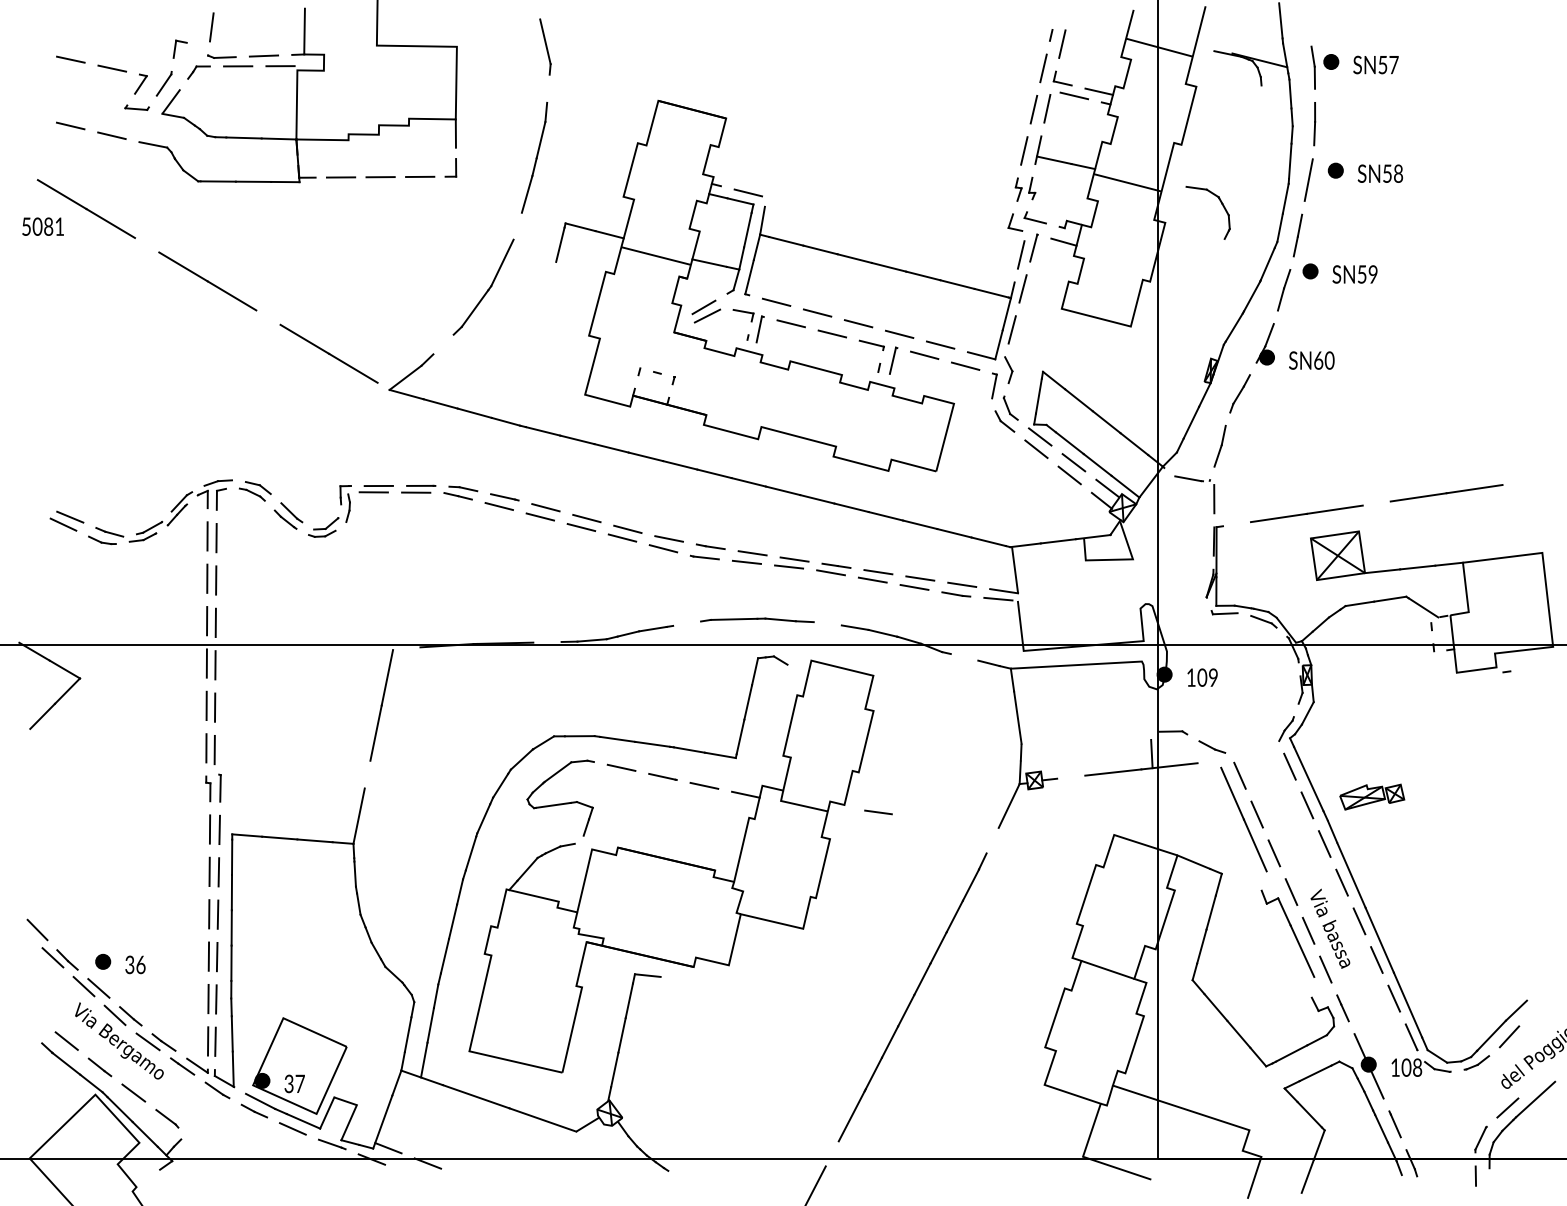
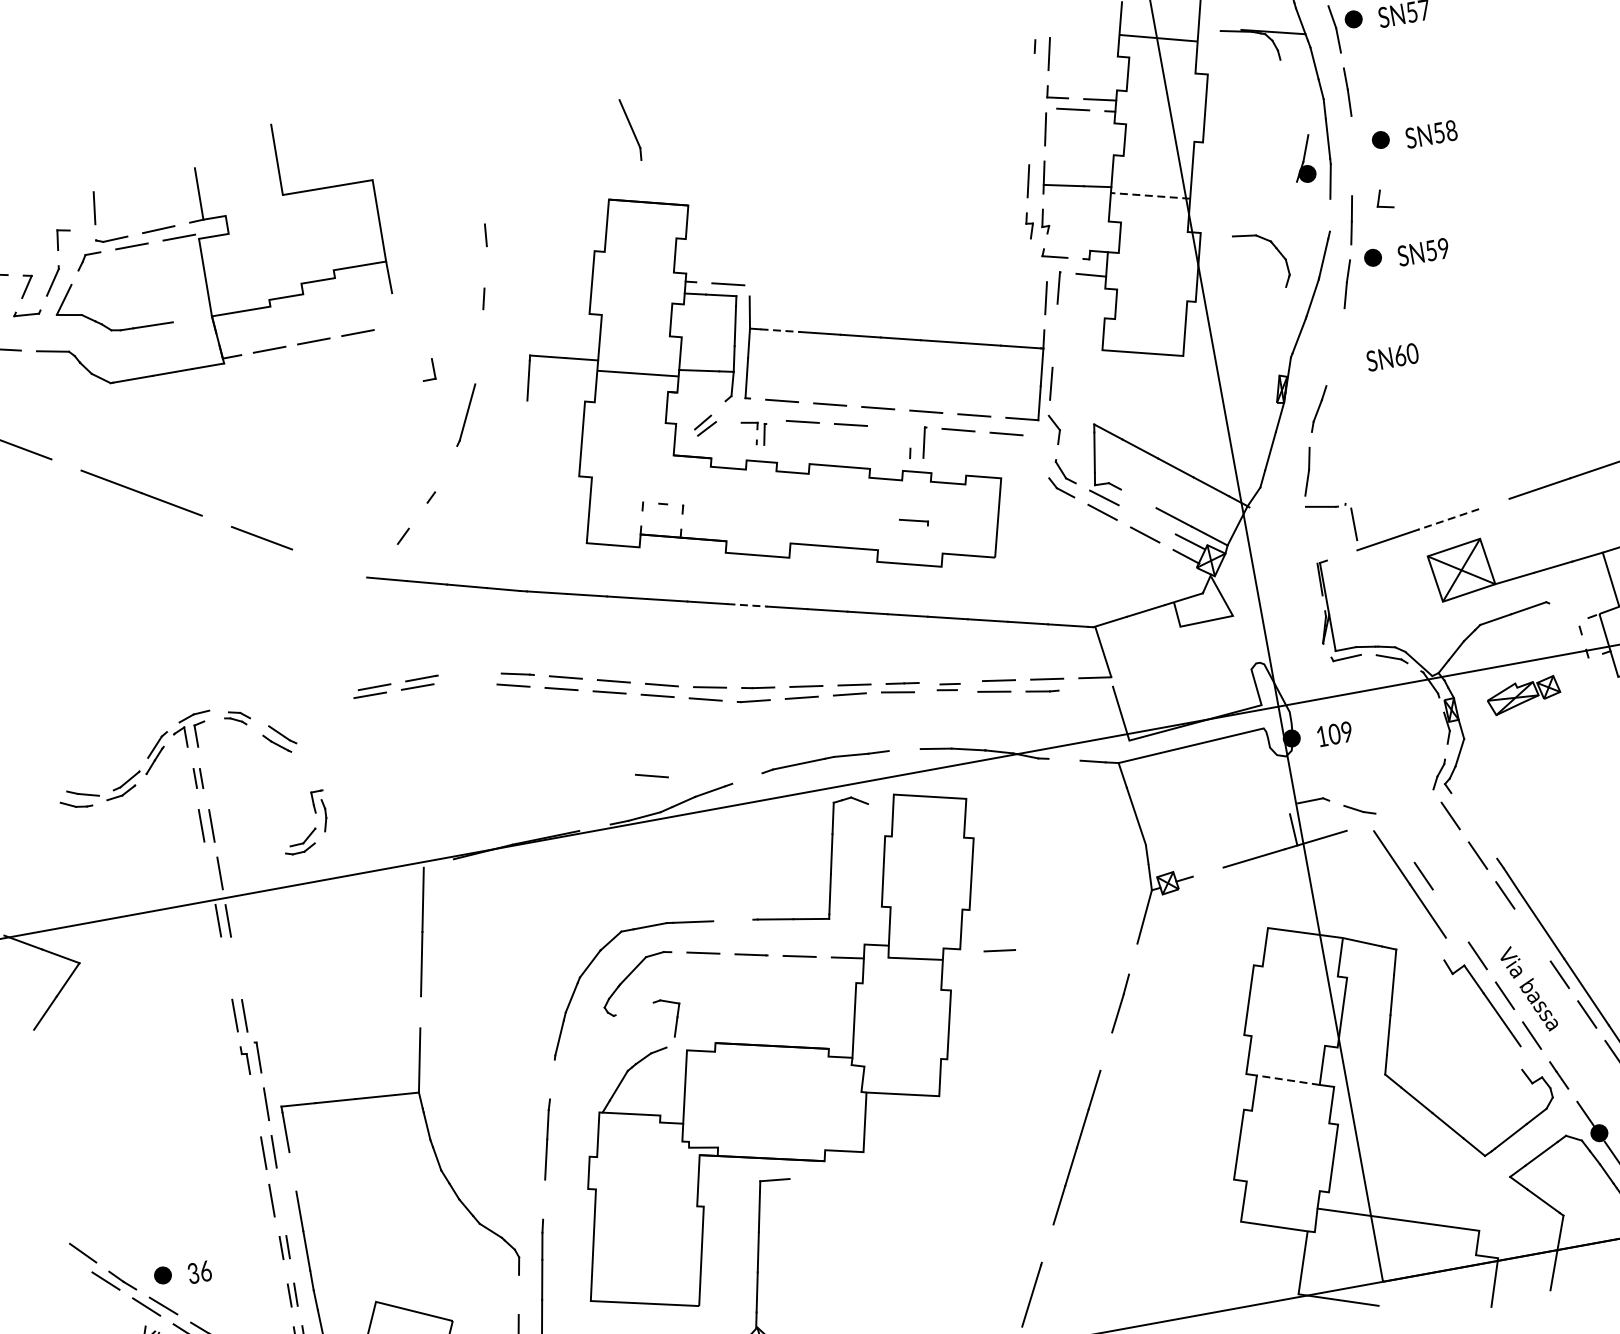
part: (545, 46) -> (630, 129), moved
line: (1043, 68) -> (1033, 85), removed
line: (1033, 109) -> (1030, 133), removed
line: (278, 138) -> (191, 318), removed
line: (540, 139) -> (484, 266), removed
part: (450, 167) -> (427, 369), moved
line: (1308, 179) -> (1352, 155), removed
line: (1127, 182) -> (1150, 195), solid -> dashed
line: (526, 193) -> (480, 330), removed
part: (1221, 204) -> (1275, 249), moved
part: (1015, 222) -> (1384, 199), moved
line: (1279, 227) -> (1329, 214), removed
line: (786, 241) -> (780, 330), solid -> dashed
line: (1022, 288) -> (1054, 335), removed
line: (474, 308) -> (445, 469), removed
part: (706, 311) -> (705, 425), size x0.7
part: (748, 326) -> (755, 433), size x0.7
part: (871, 344) -> (913, 521), moved
part: (1264, 344) -> (1302, 159), moved
line: (353, 367) -> (322, 559), removed
line: (405, 377) -> (382, 560), removed
part: (994, 385) -> (1042, 449), removed
line: (1069, 443) -> (1138, 499), removed
line: (1073, 462) -> (1146, 519), removed
line: (714, 473) -> (747, 604), solid -> dashed
part: (1196, 481) -> (1330, 508), moved
part: (255, 491) -> (237, 718), size x0.7
part: (460, 492) -> (467, 677), removed
line: (1334, 509) -> (1448, 519), solid -> dashed
part: (336, 518) -> (313, 829), moved
part: (66, 520) -> (32, 789), removed
part: (211, 537) -> (197, 778), size x0.6
part: (875, 576) -> (948, 687), size x0.6
line: (998, 598) -> (1090, 687), removed
line: (604, 606) -> (651, 776), added
line: (1423, 607) -> (1567, 610), removed
line: (207, 621) -> (210, 873), removed
part: (210, 706) -> (231, 968), removed
line: (652, 743) -> (733, 919), removed
line: (1239, 775) -> (1396, 836), removed
line: (1308, 778) -> (1473, 825), removed
part: (1372, 796) -> (1524, 694), moved
line: (552, 804) -> (633, 1008), removed
line: (209, 829) -> (255, 1105), removed
line: (470, 853) -> (551, 1079), removed
line: (1274, 853) -> (1451, 916), removed
line: (1341, 882) -> (1531, 934), removed
line: (231, 892) -> (292, 1171), removed
line: (217, 914) -> (281, 1199), removed
line: (954, 916) -> (1105, 1051), removed
part: (212, 956) -> (284, 1247), size x0.7
line: (444, 956) -> (543, 1200), removed
line: (1107, 969) -> (1287, 1079), solid -> dashed
part: (212, 999) -> (292, 1295), size x0.7
line: (407, 1034) -> (518, 1294), removed
line: (873, 1073) -> (1047, 1243), removed

